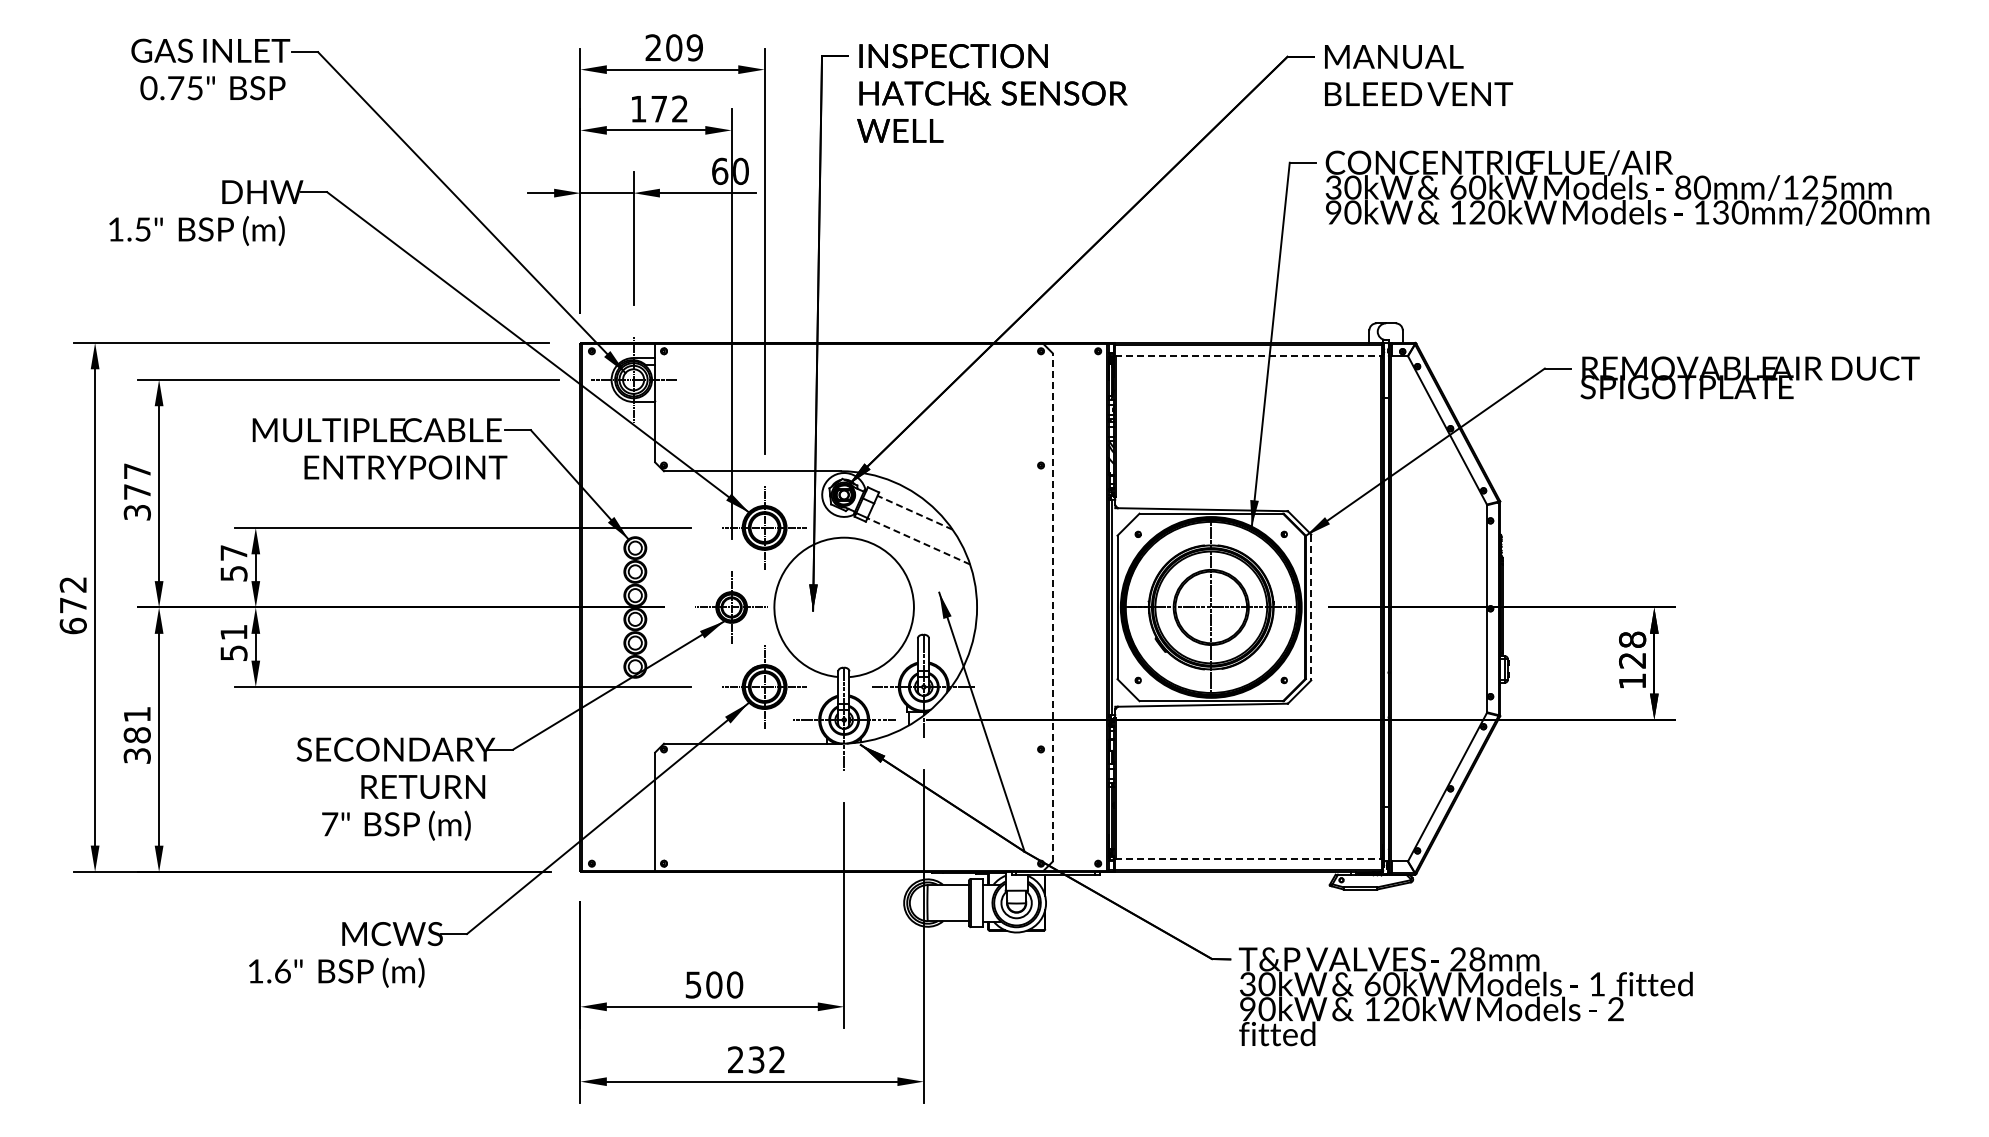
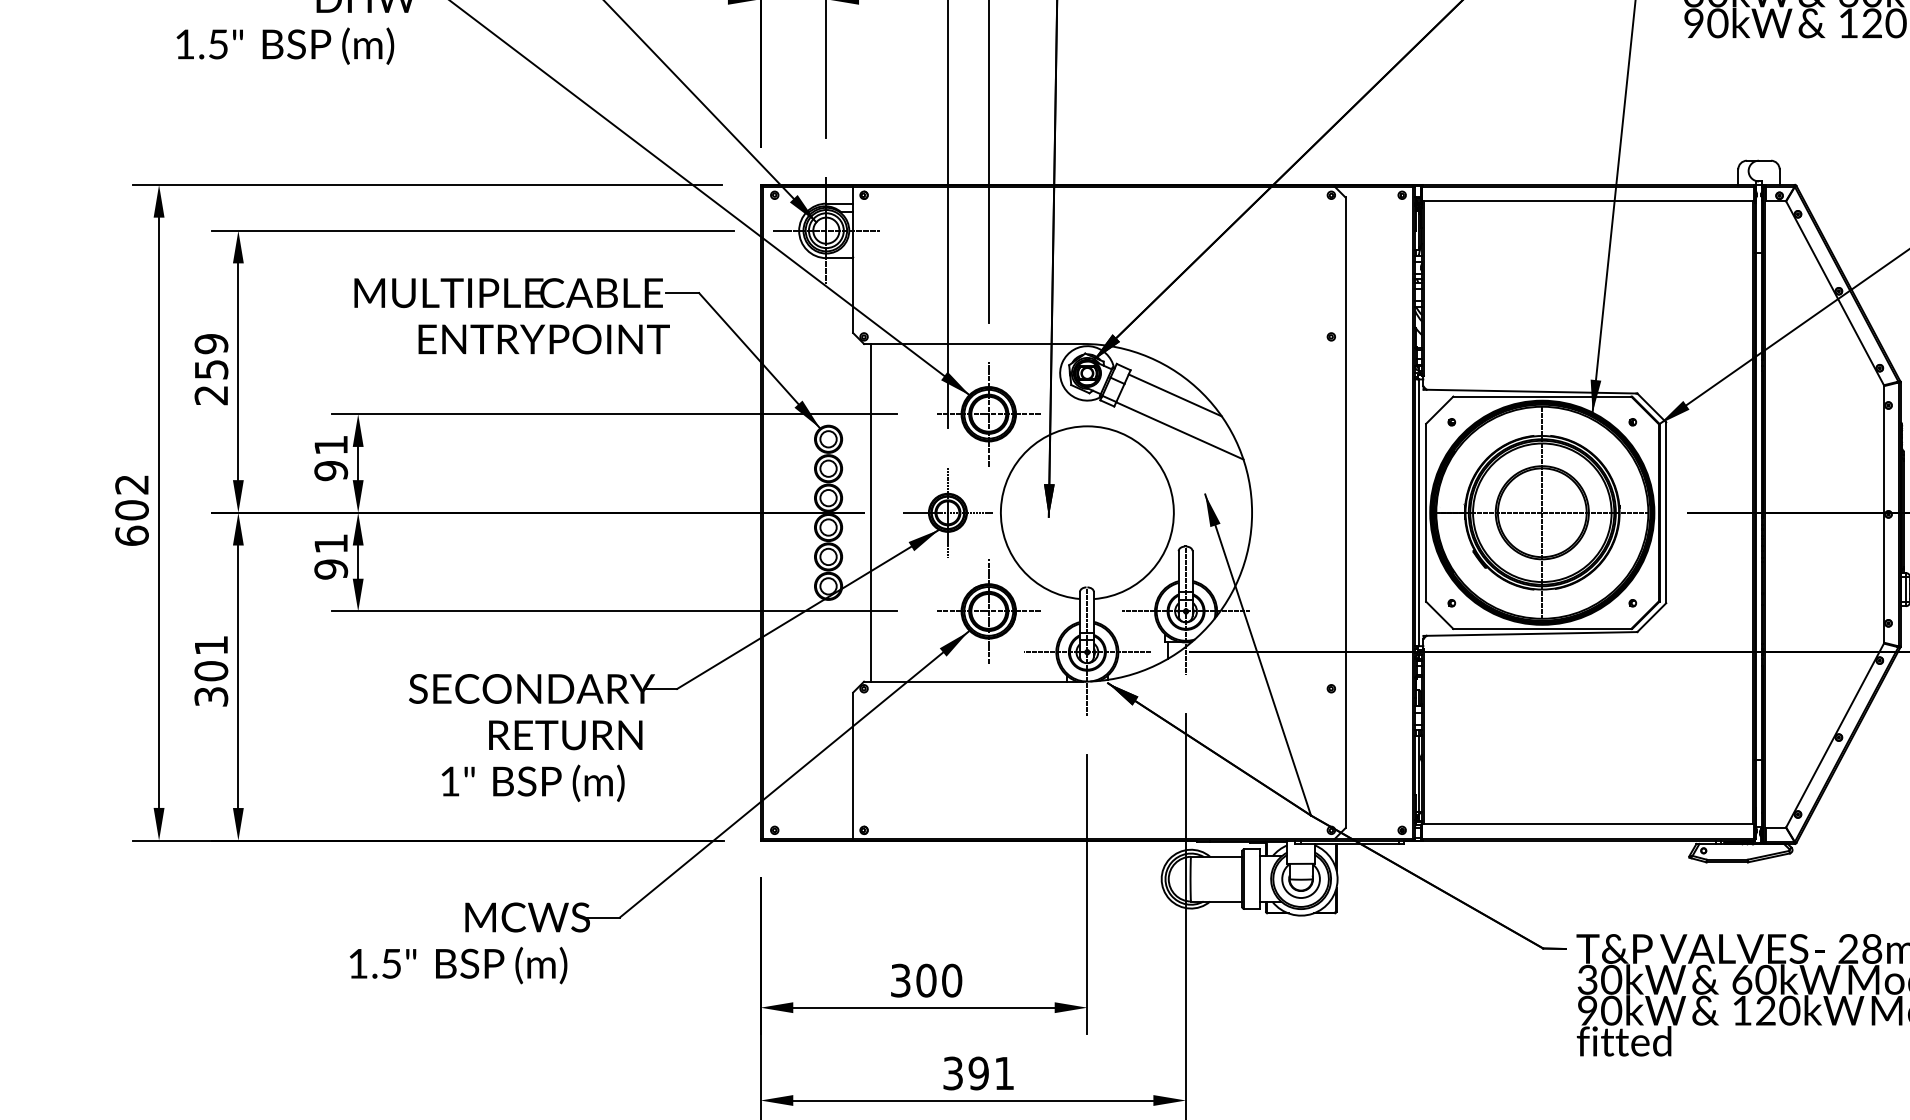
line: (1248, 356) -> (1588, 201), dashed -> solid
text: (136, 491) -> (210, 369), 377 -> 259
line: (914, 512) -> (1174, 395), dashed -> solid
line: (918, 541) -> (1179, 431), dashed -> solid
text: (233, 563) -> (330, 458), 57 -> 91
text: (72, 605) -> (131, 510), 672 -> 602
line: (1052, 606) -> (1345, 511), dashed -> solid
line: (669, 607) -> (870, 512), added
line: (1311, 607) -> (1666, 512), dashed -> solid
text: (233, 653) -> (330, 569), 51 -> 91
text: (137, 735) -> (211, 671), 381 -> 301
text: (330, 824) -> (450, 781), 7" -> 1"
line: (1248, 858) -> (1588, 823), dashed -> solid
text: (282, 971) -> (391, 963), 1.6" -> 1.5"
text: (693, 984) -> (900, 980), 500 -> 300
text: (756, 1059) -> (978, 1073), 232 -> 391

